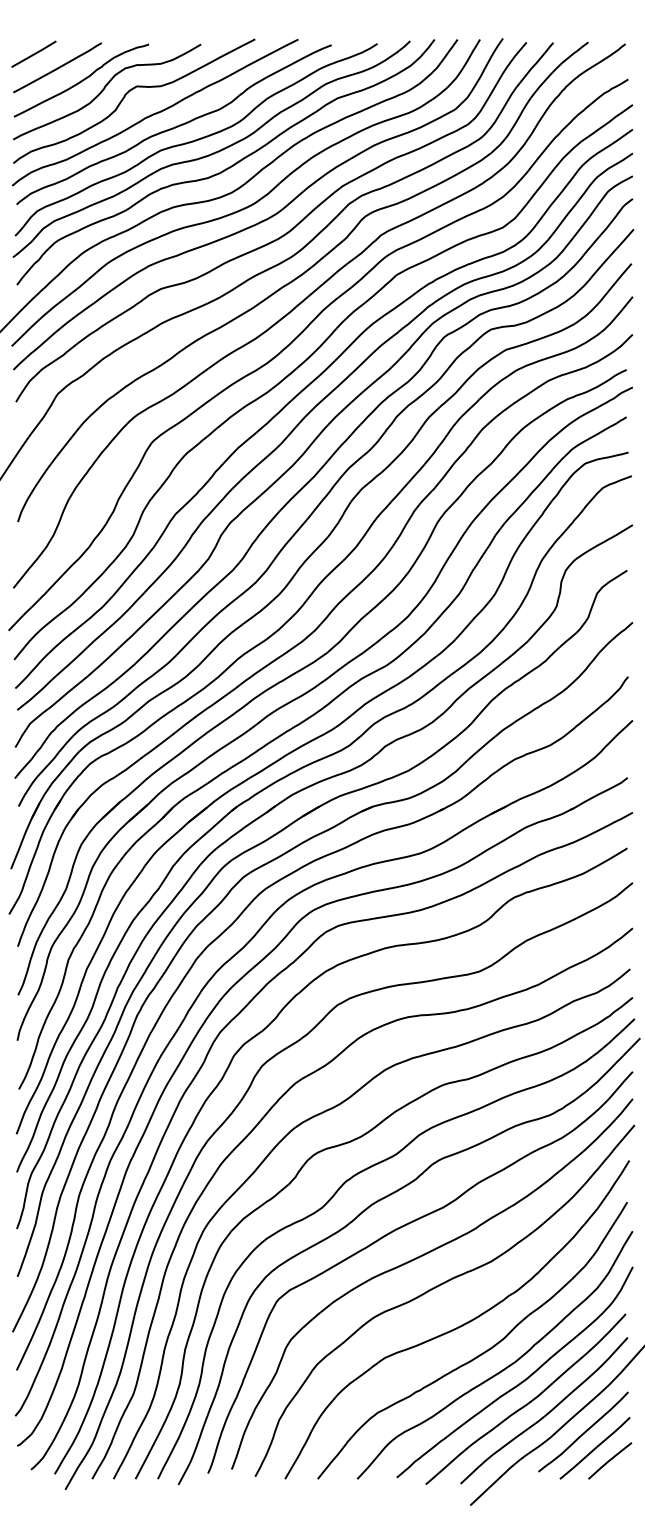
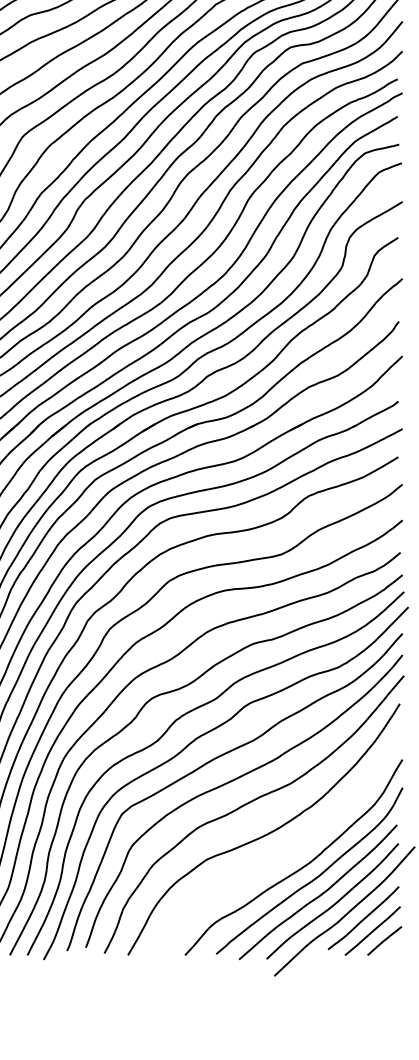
curve: (482, 1352) -> (283, 855), removed

